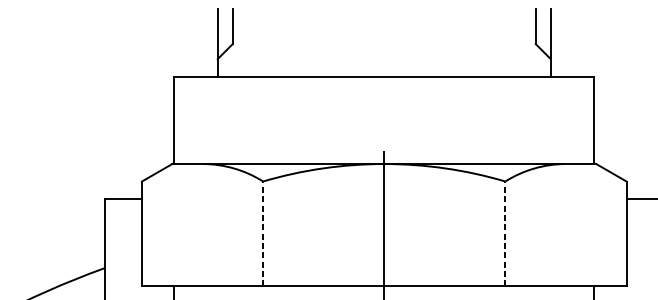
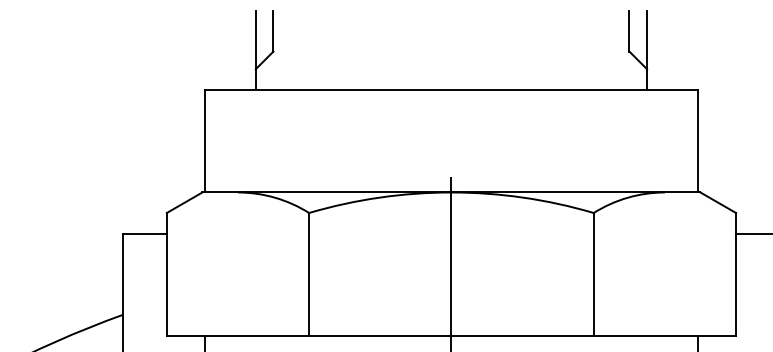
line: (263, 233) -> (309, 274), dashed -> solid
line: (505, 233) -> (593, 274), dashed -> solid

